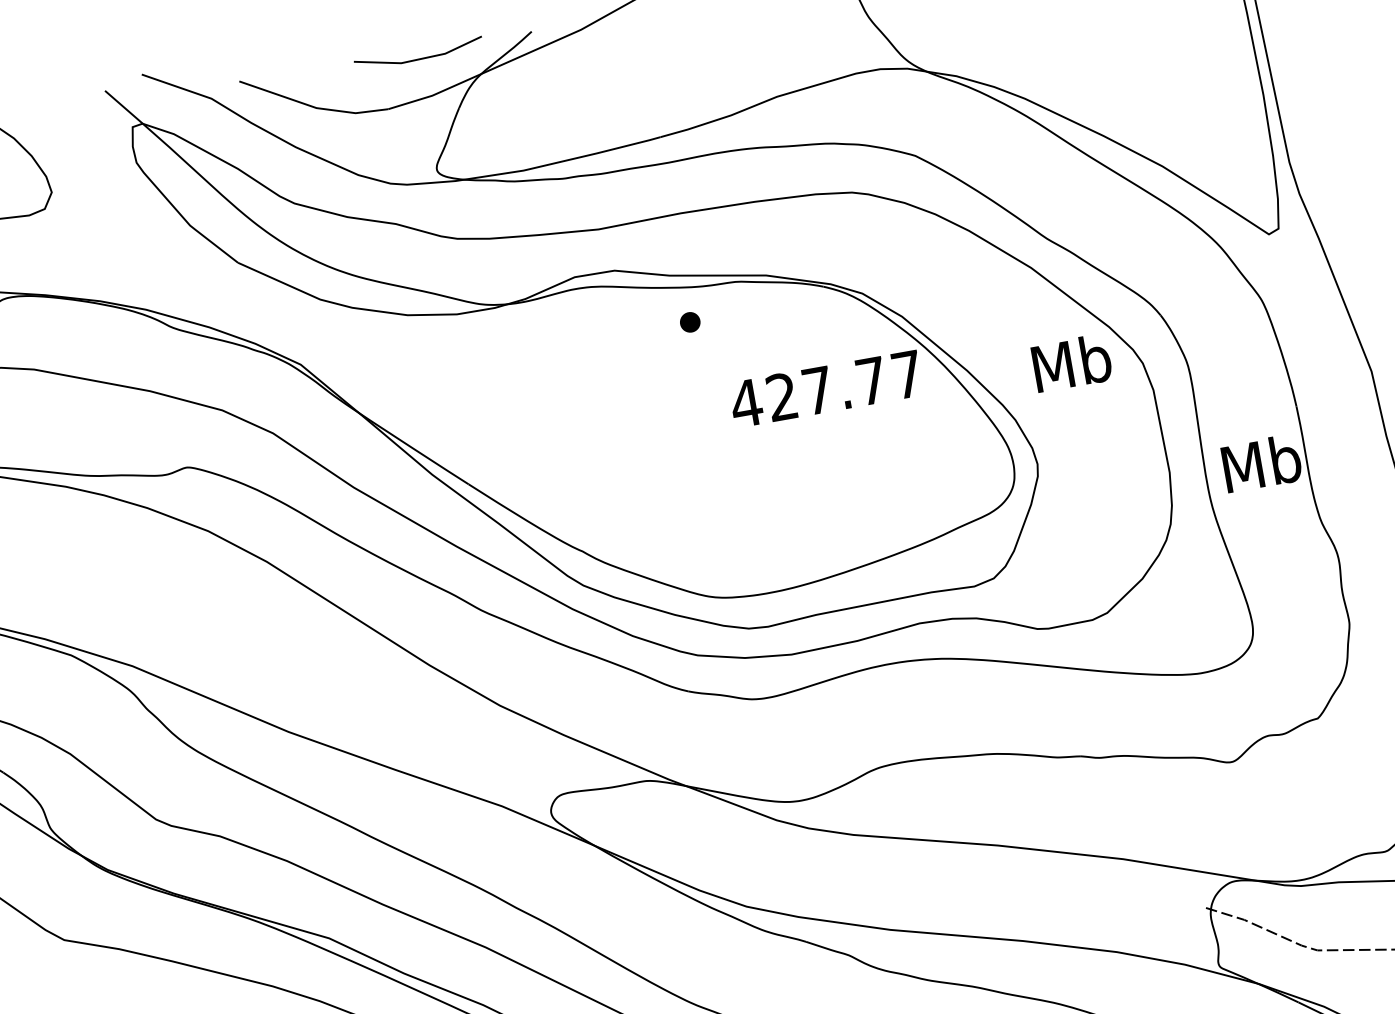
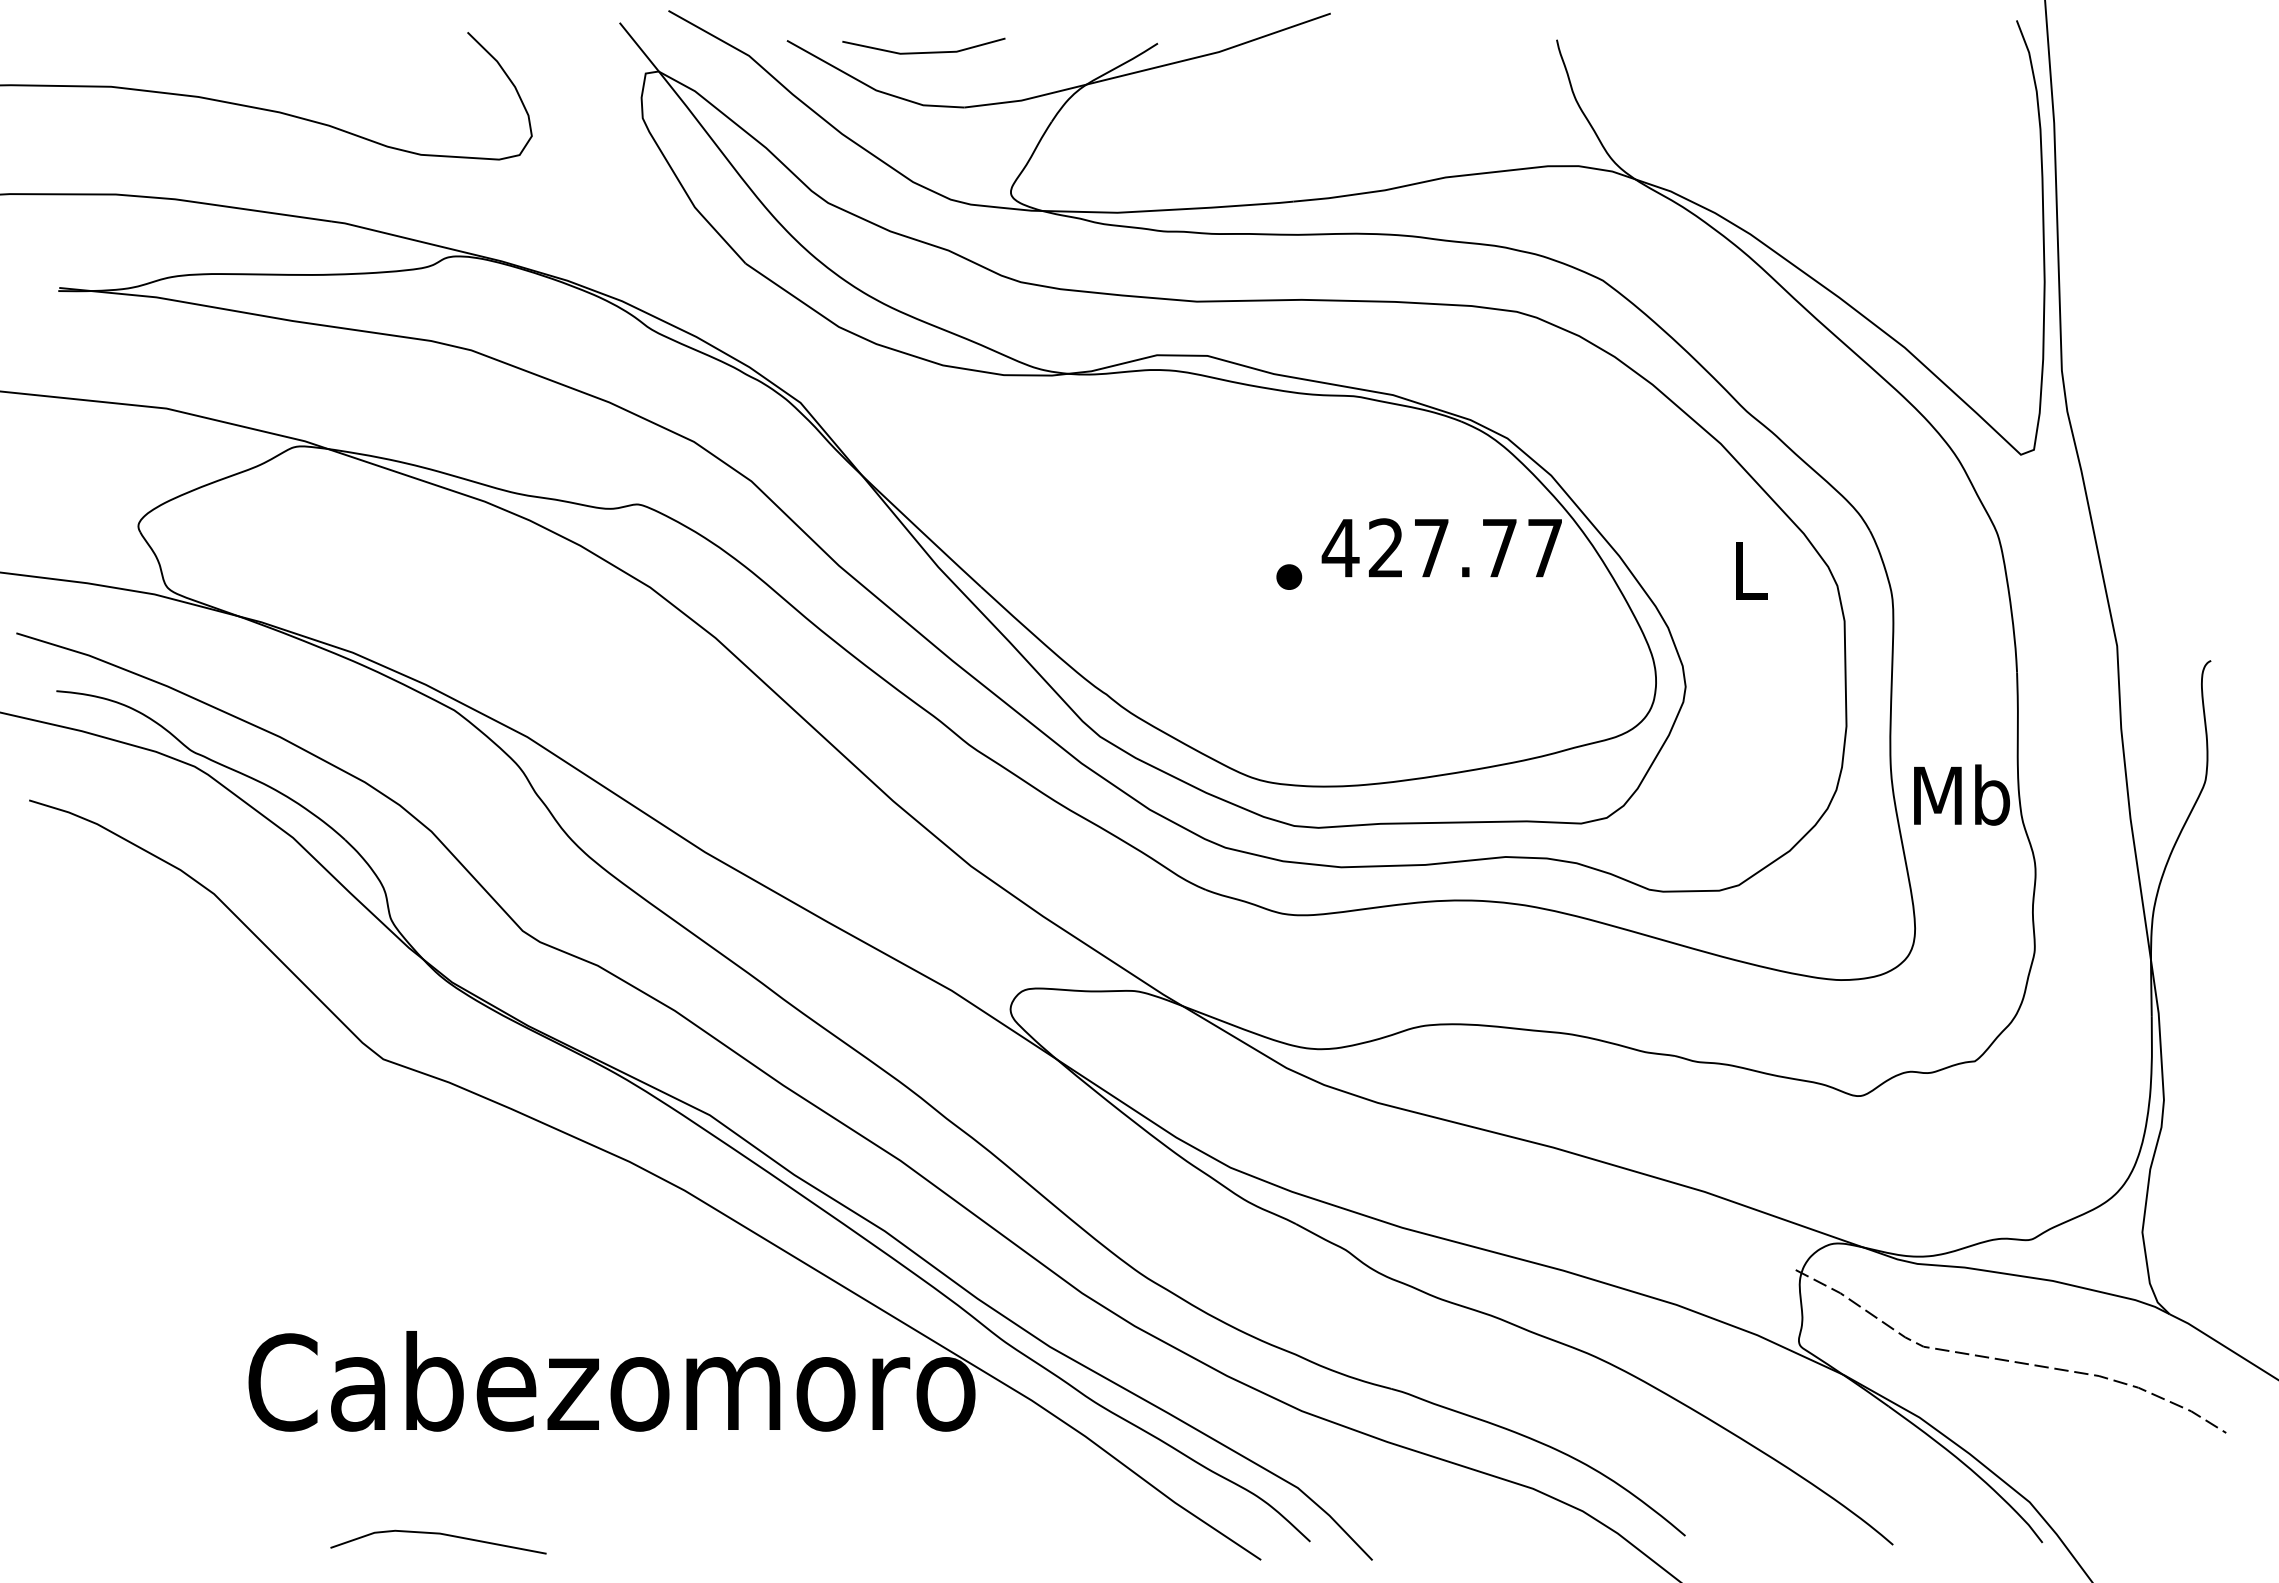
line: (419, 58) -> (923, 52), moved
part: (690, 321) -> (1289, 576), moved
text: (1072, 362) -> (1750, 569), Mb -> L
text: (1261, 463) -> (1961, 794), moved

